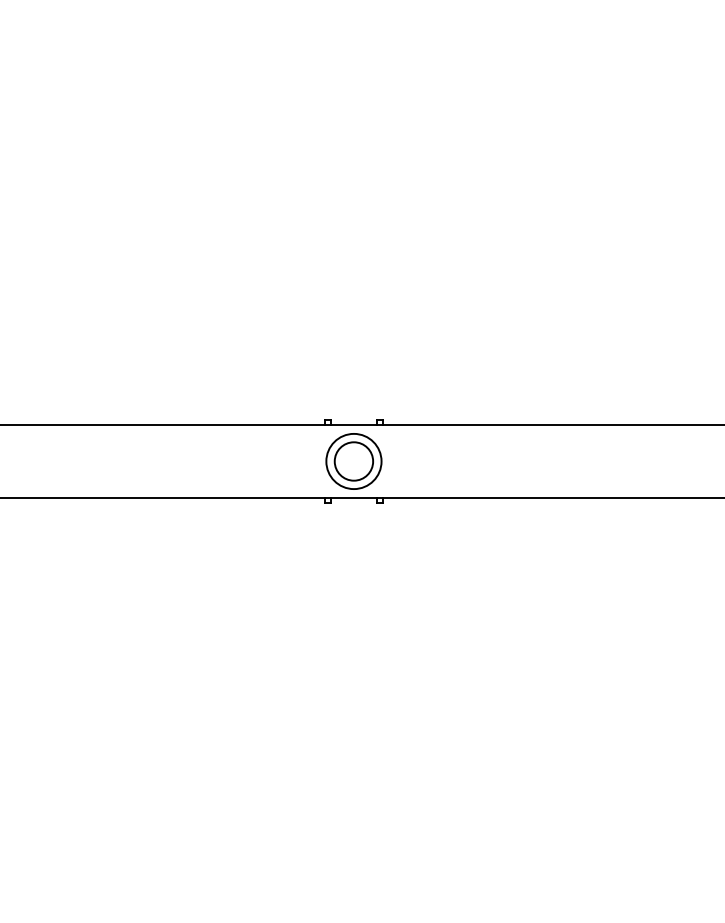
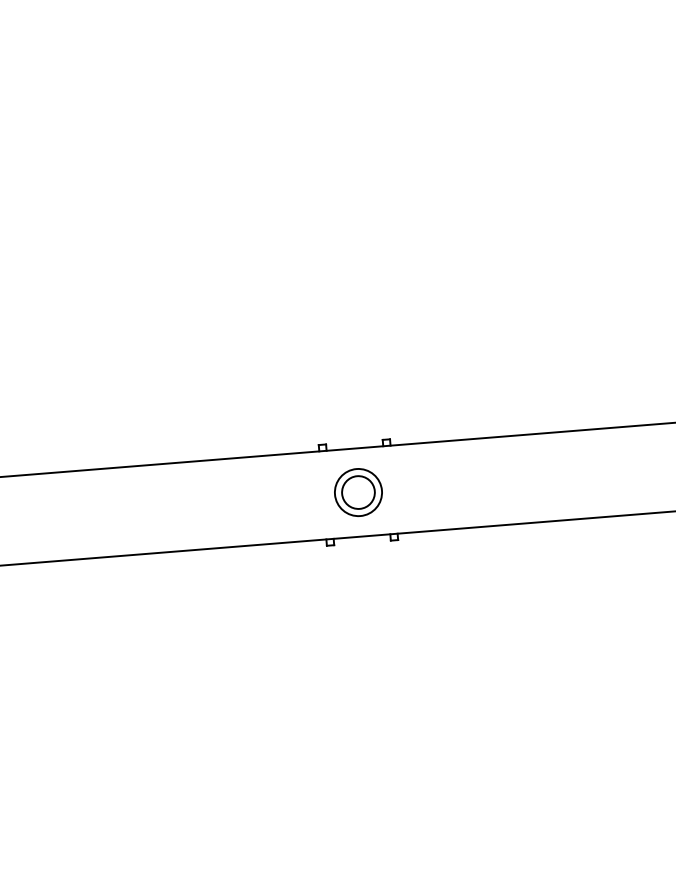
part: (353, 461) -> (357, 492), size x0.7

